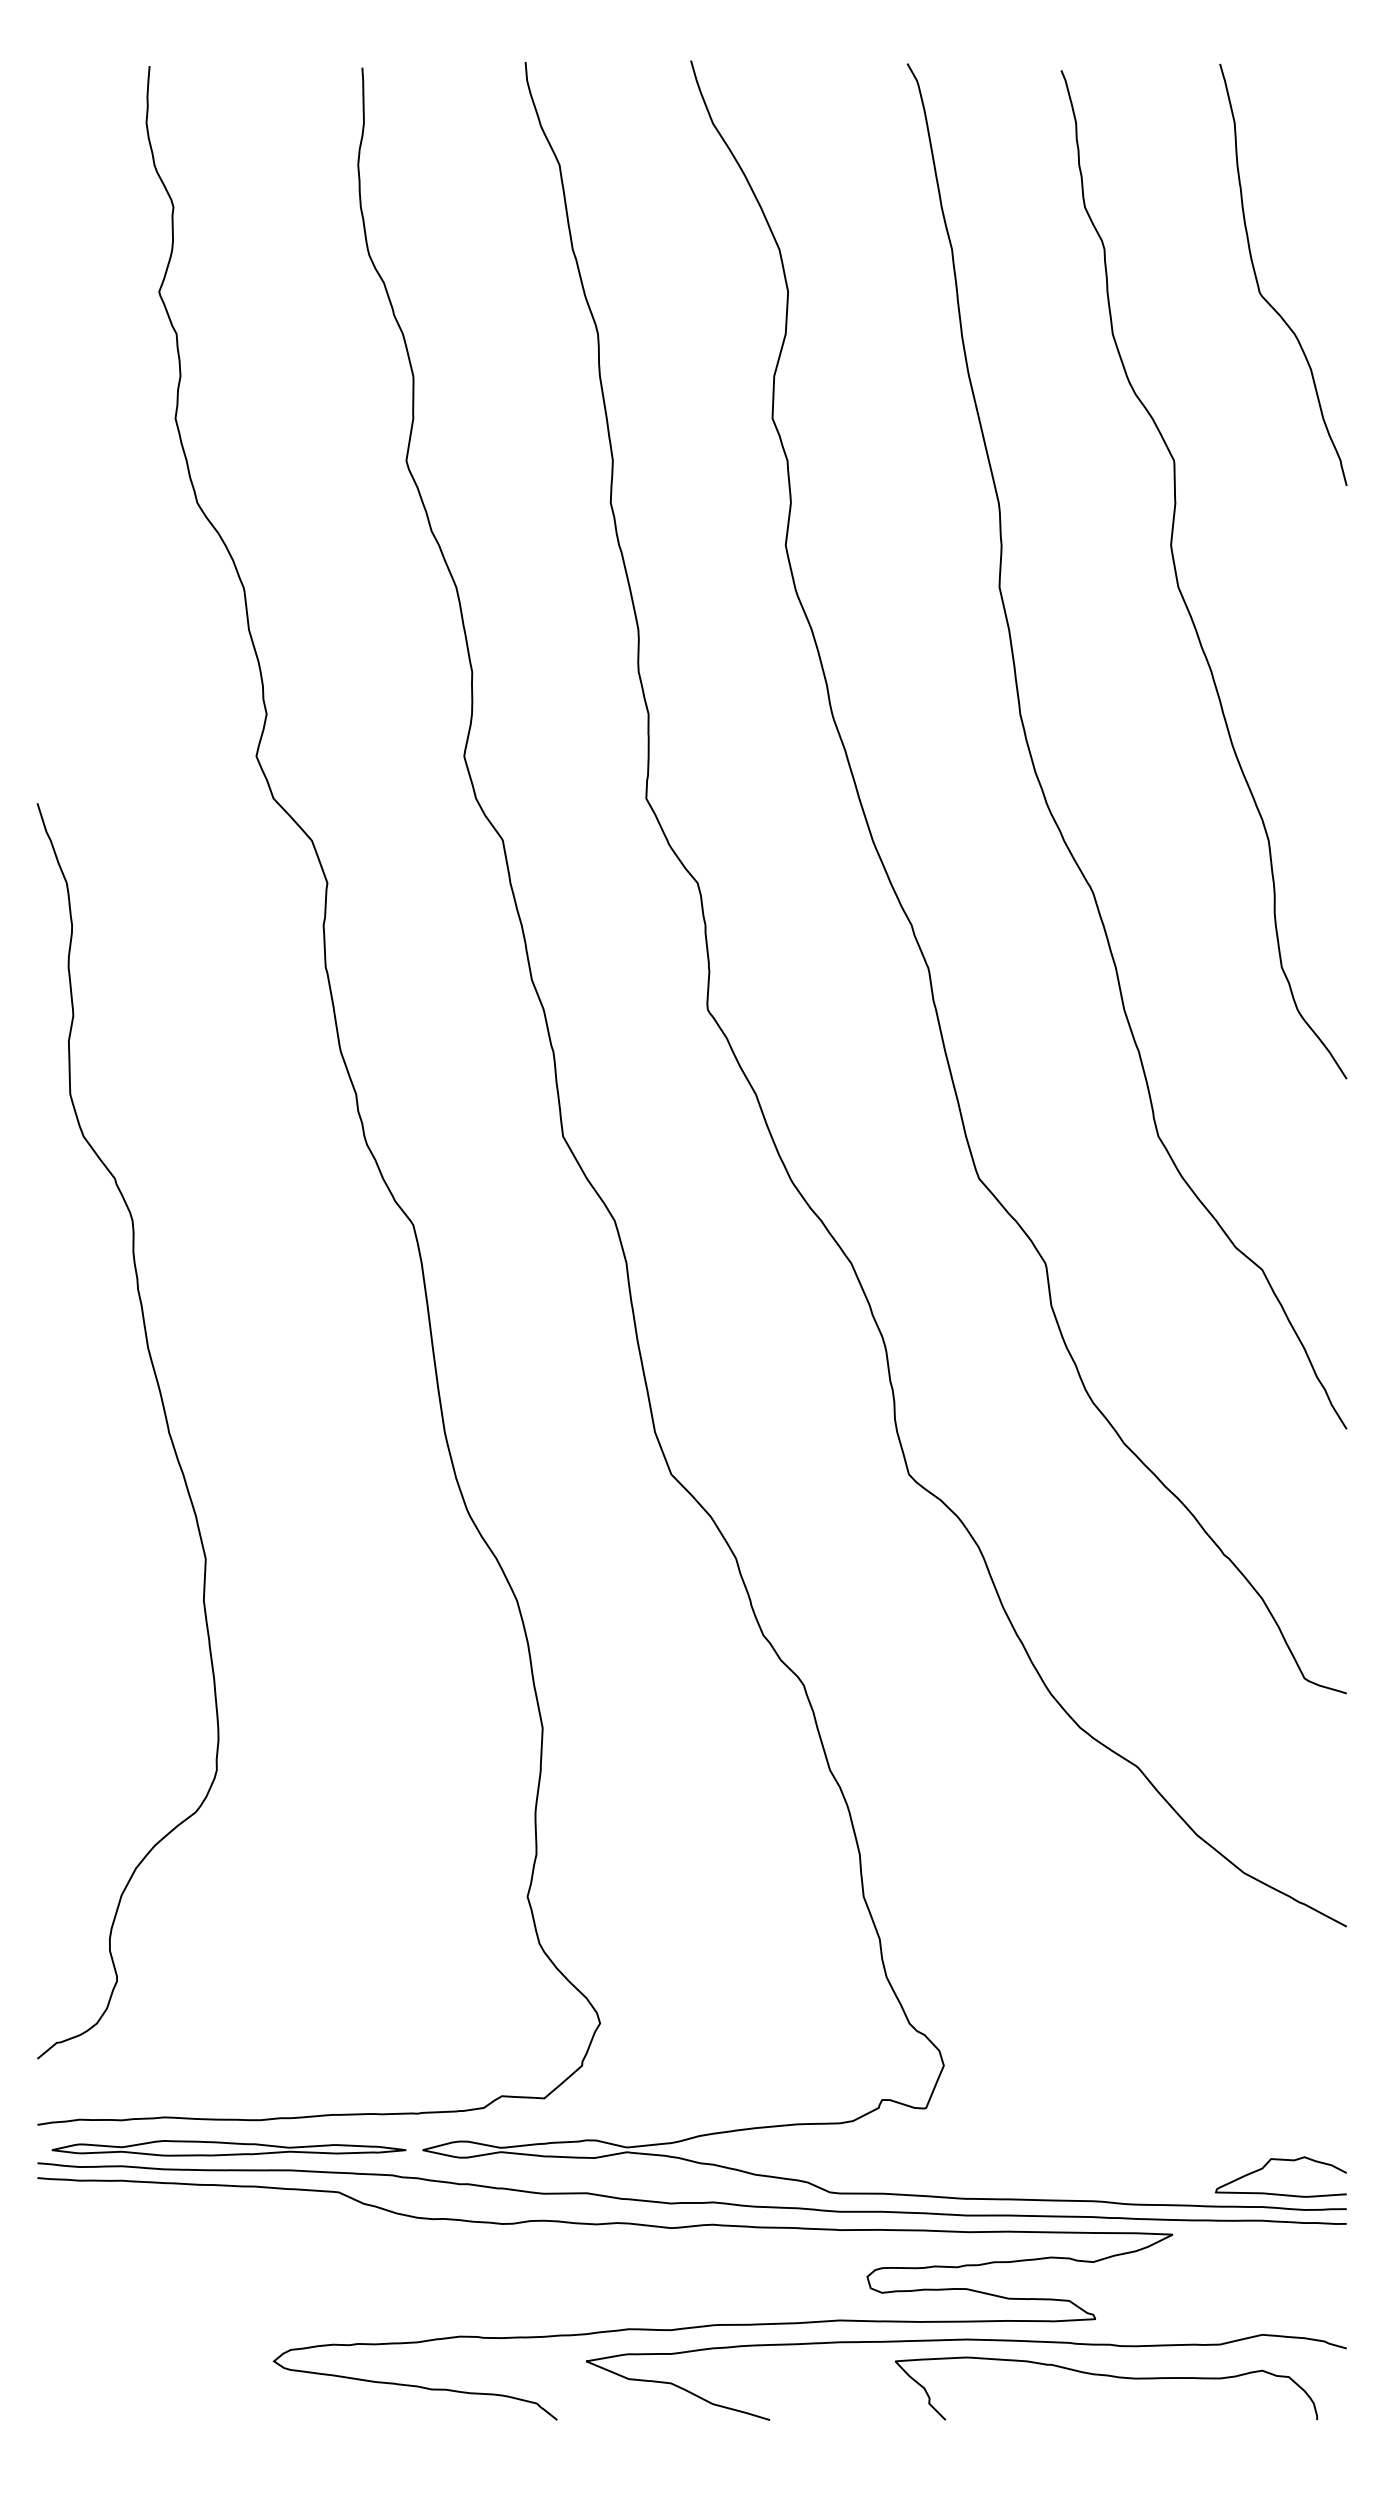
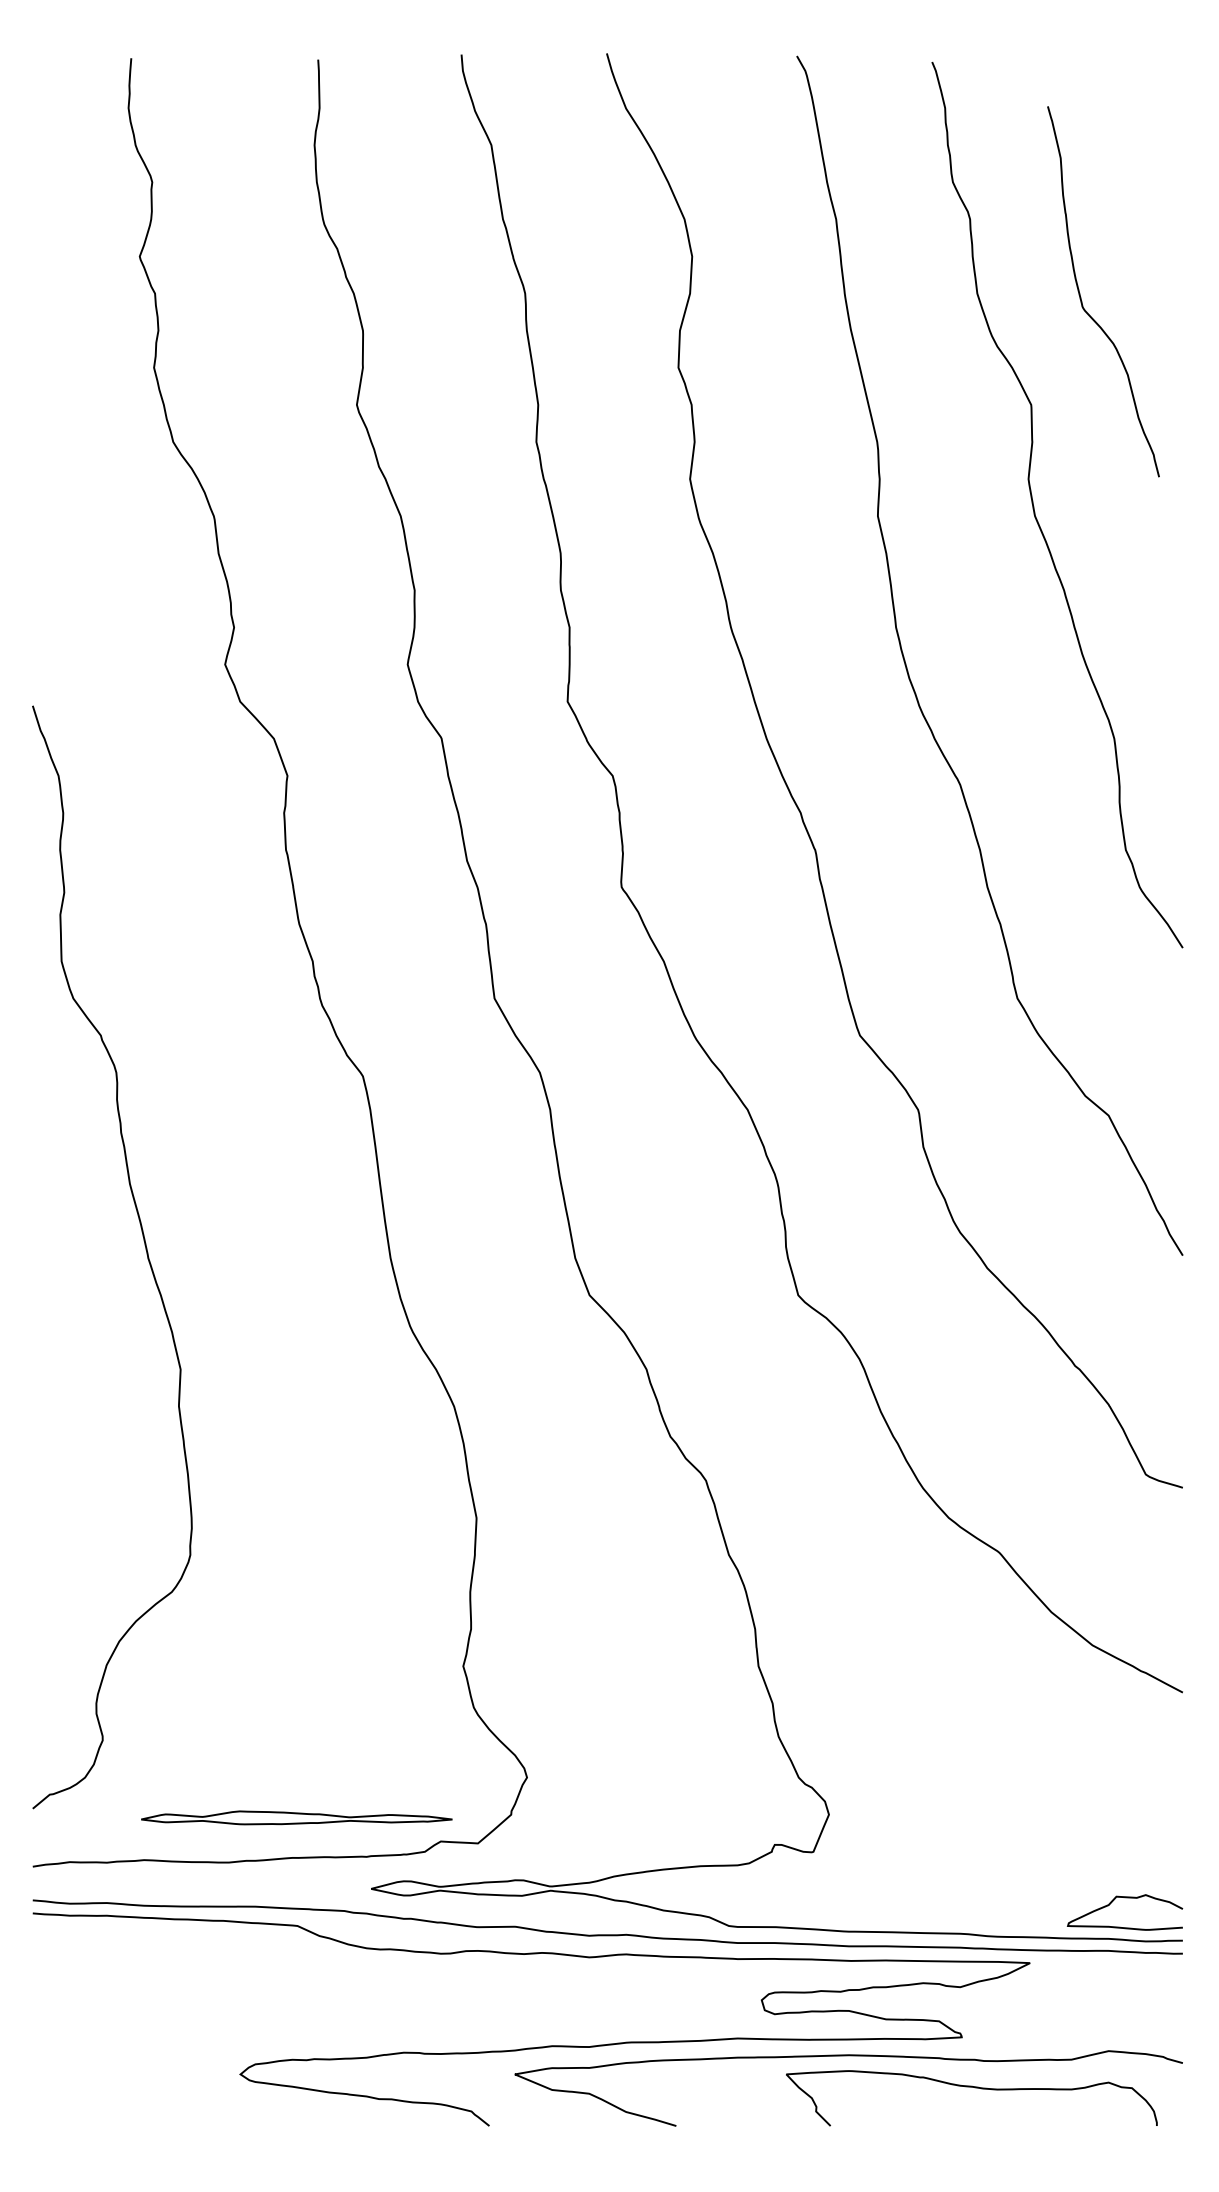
curve: (1258, 282) -> (1081, 298), moved
part: (228, 2148) -> (296, 1818), moved

